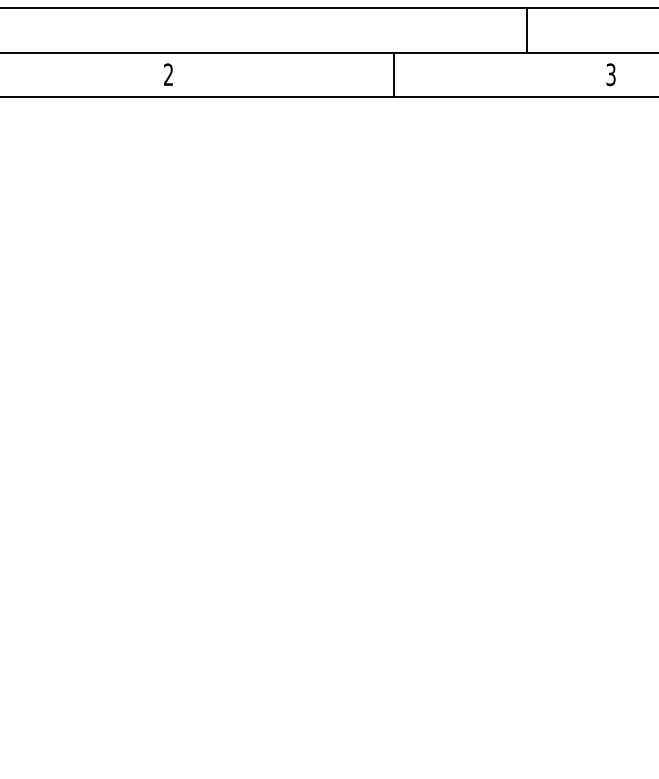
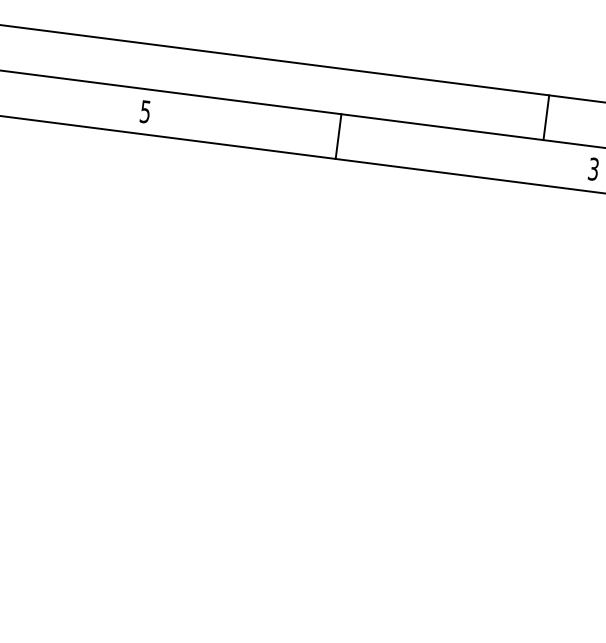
line: (526, 30) -> (546, 117), moved
text: (168, 74) -> (145, 111), 2 -> 5
line: (394, 74) -> (338, 136), moved

